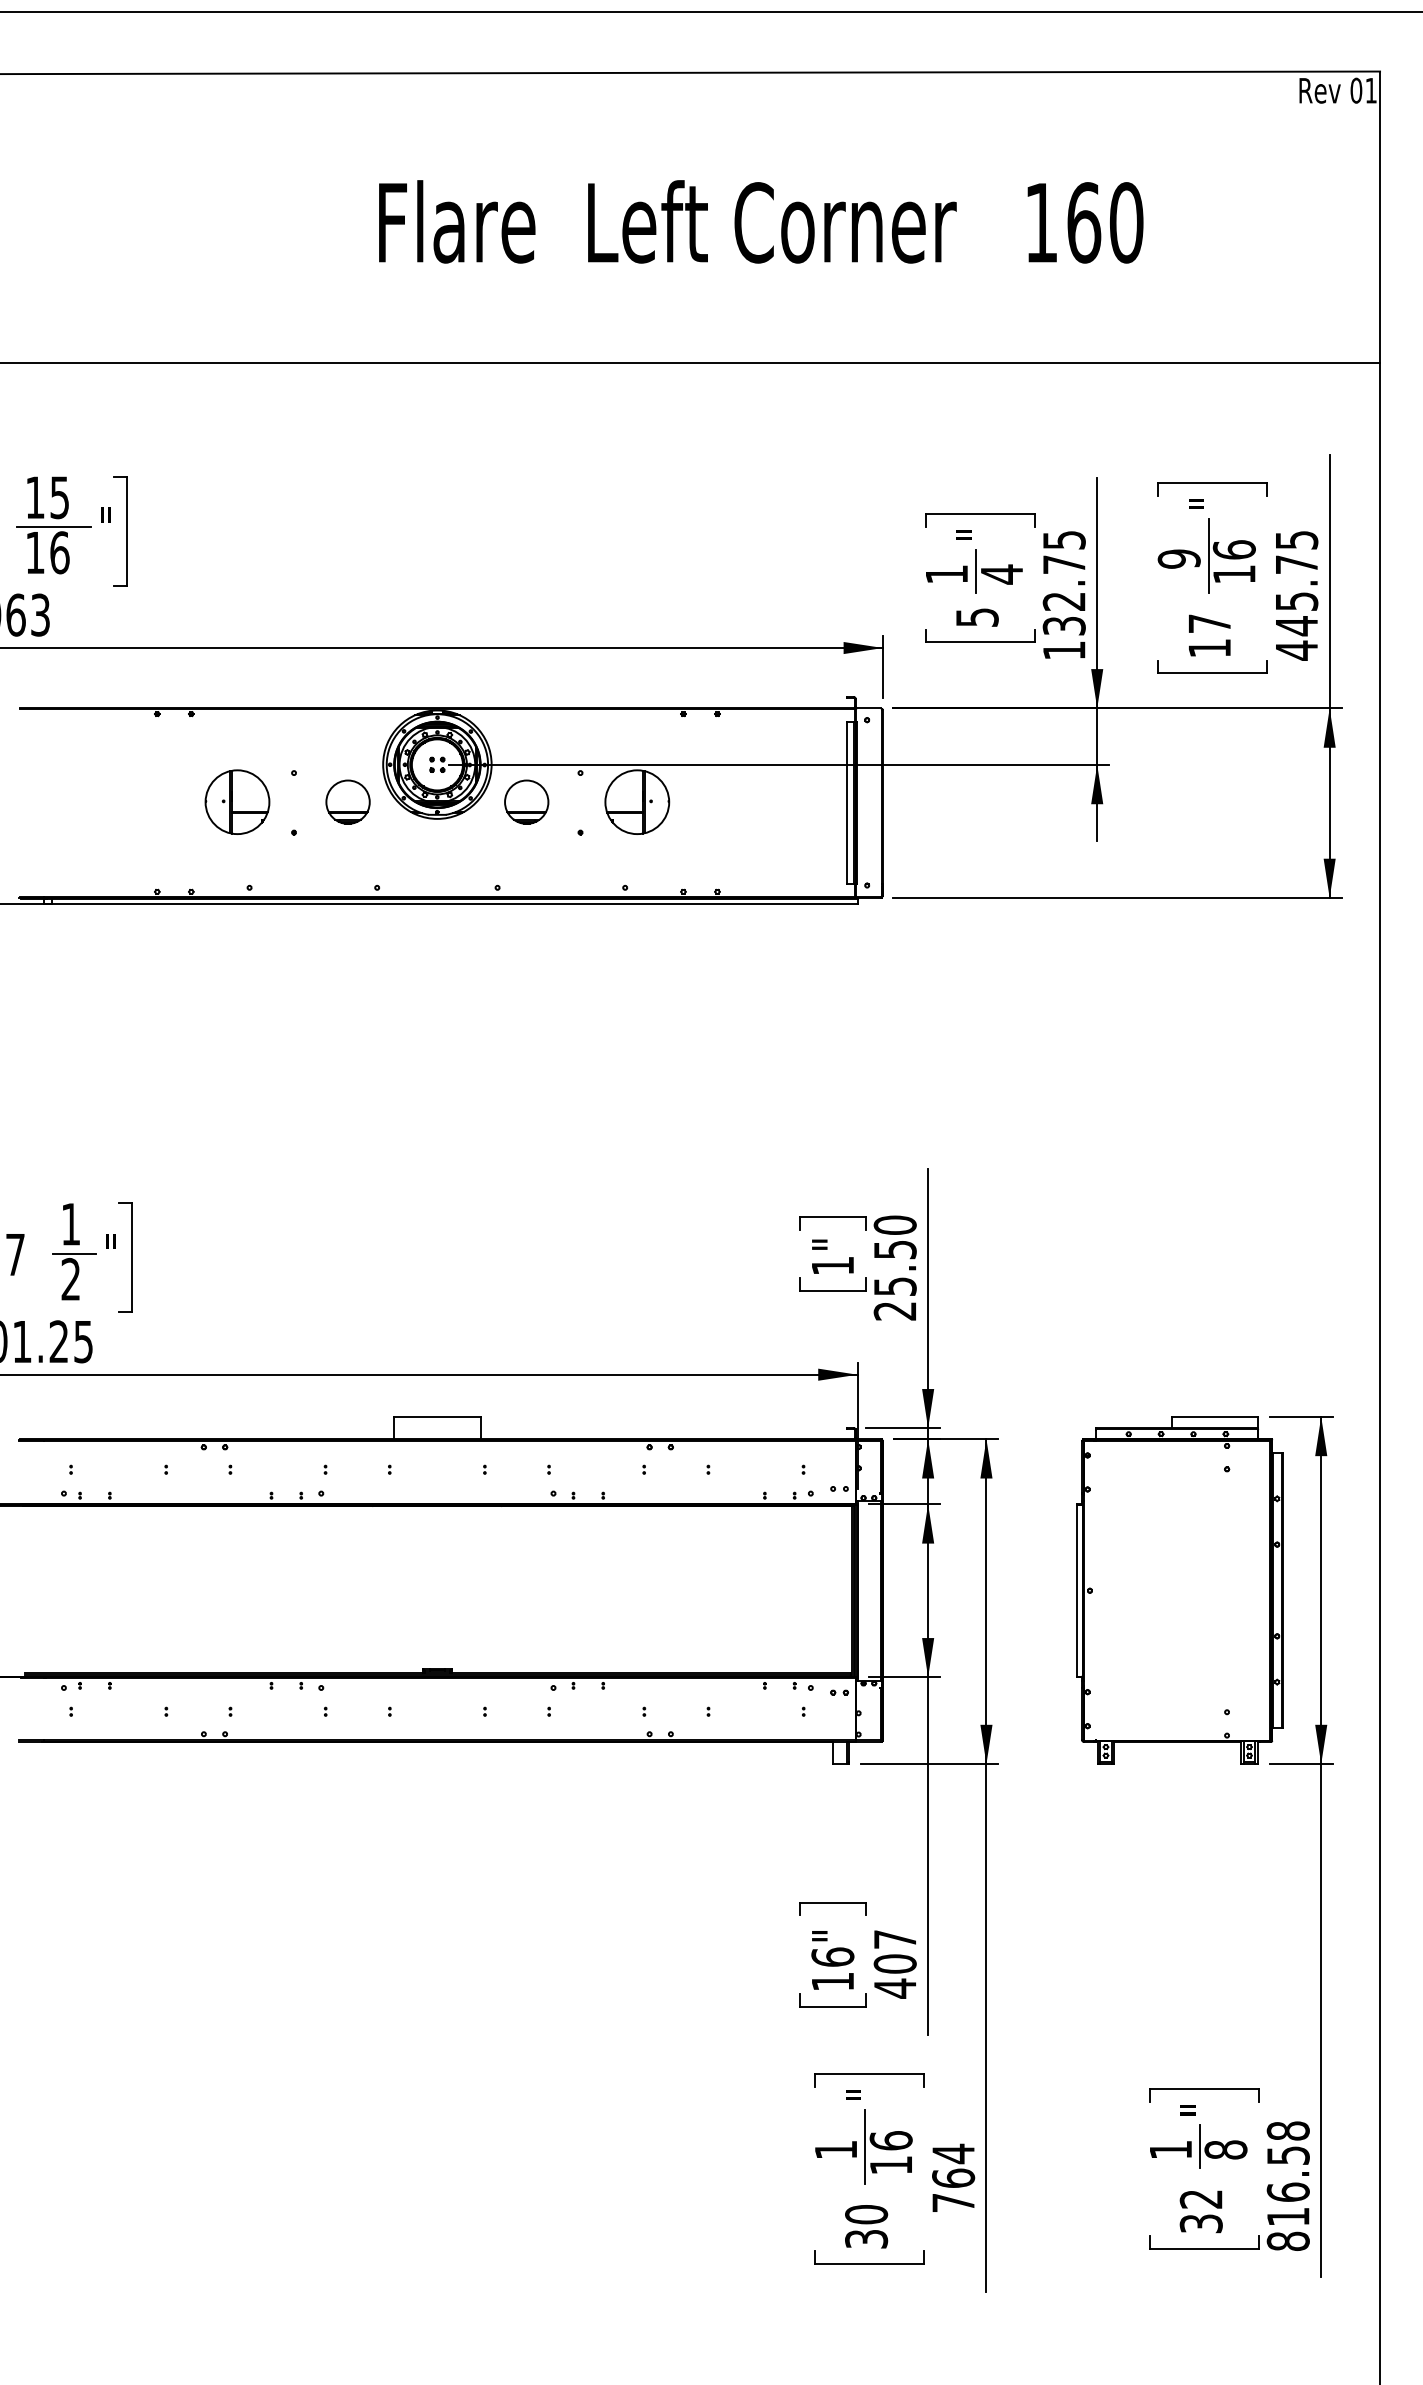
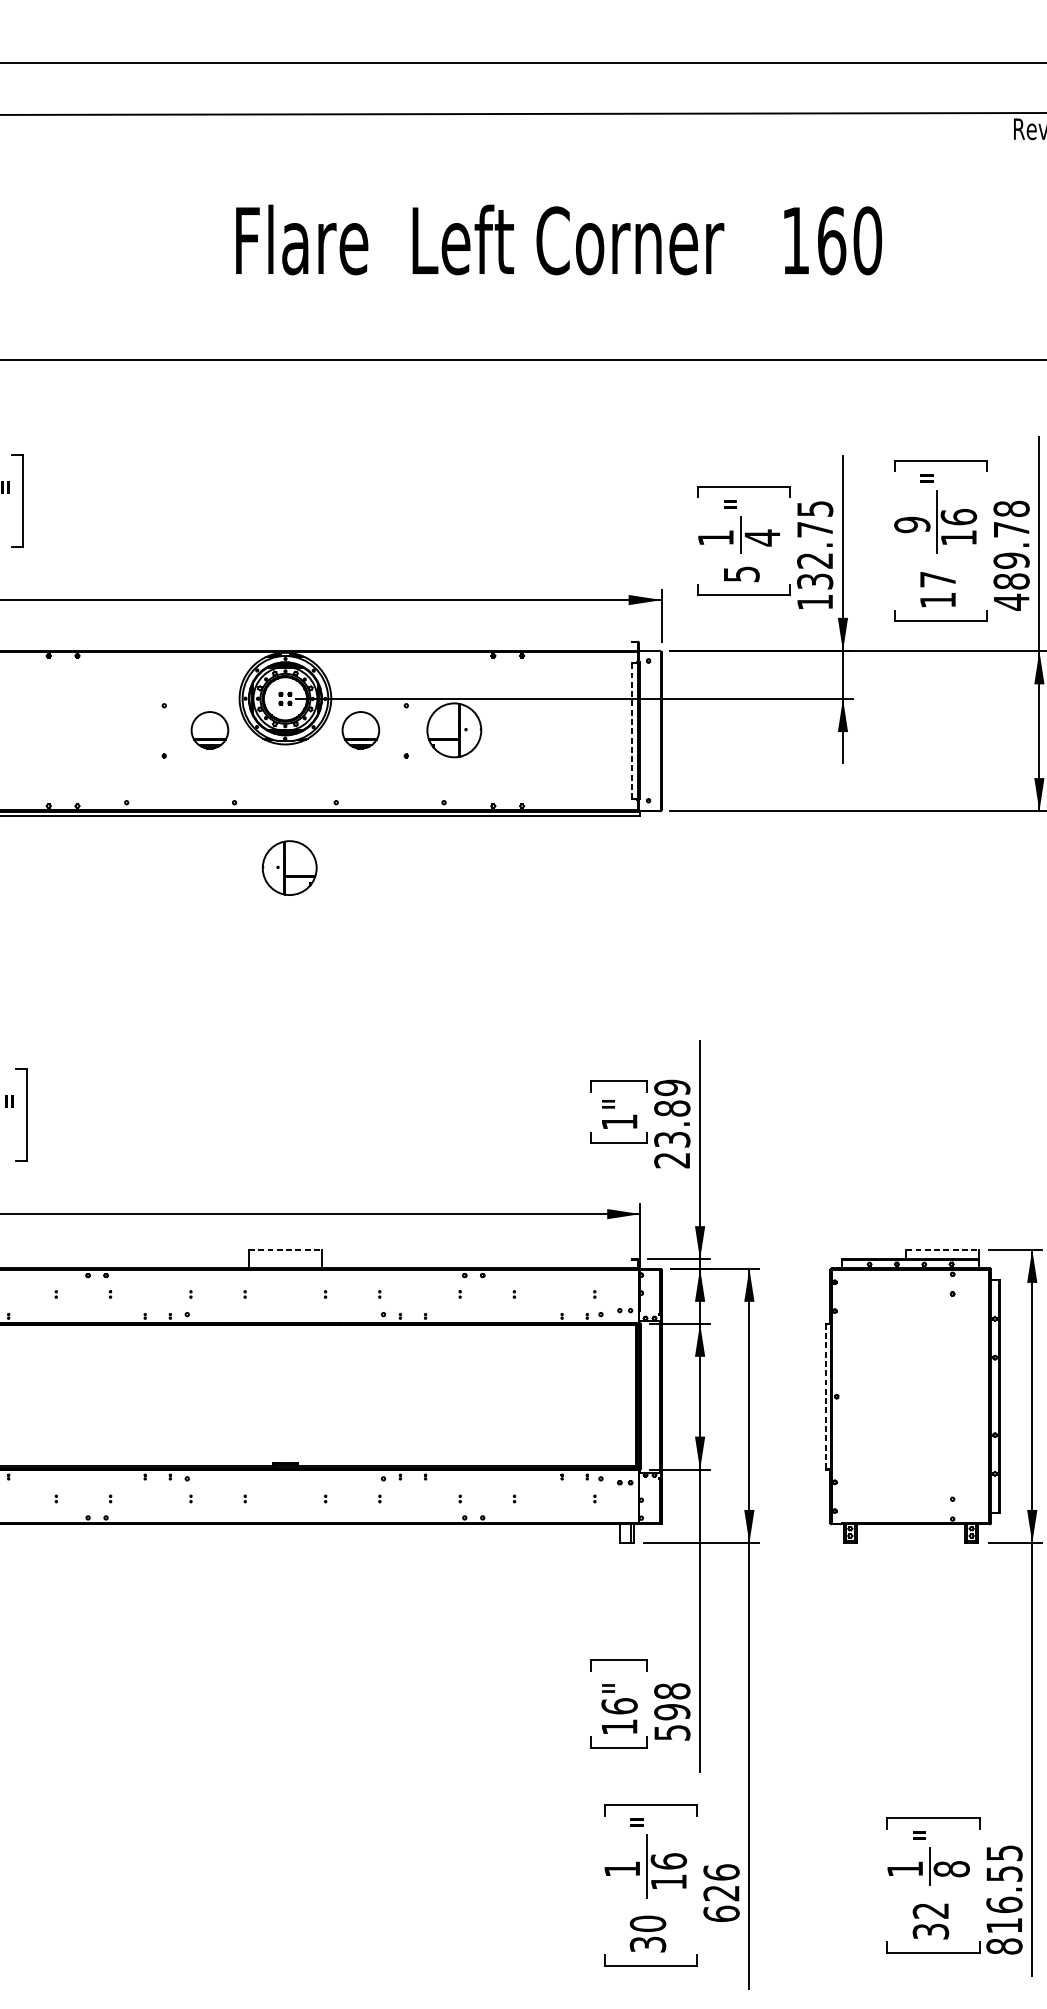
text: (1296, 583) -> (1011, 545), 445.75 -> 489.78
part: (237, 801) -> (289, 867), moved
line: (847, 802) -> (631, 730), solid -> dashed
text: (894, 1255) -> (671, 1113), 25.50 -> 23.89
line: (437, 1416) -> (285, 1249), solid -> dashed
line: (1215, 1416) -> (942, 1249), solid -> dashed
line: (1076, 1590) -> (825, 1396), solid -> dashed
text: (894, 1963) -> (671, 1711), 407 -> 598
text: (1287, 2130) -> (1003, 1852), 816.58 -> 816.55
text: (953, 2177) -> (721, 1892), 764 -> 626

